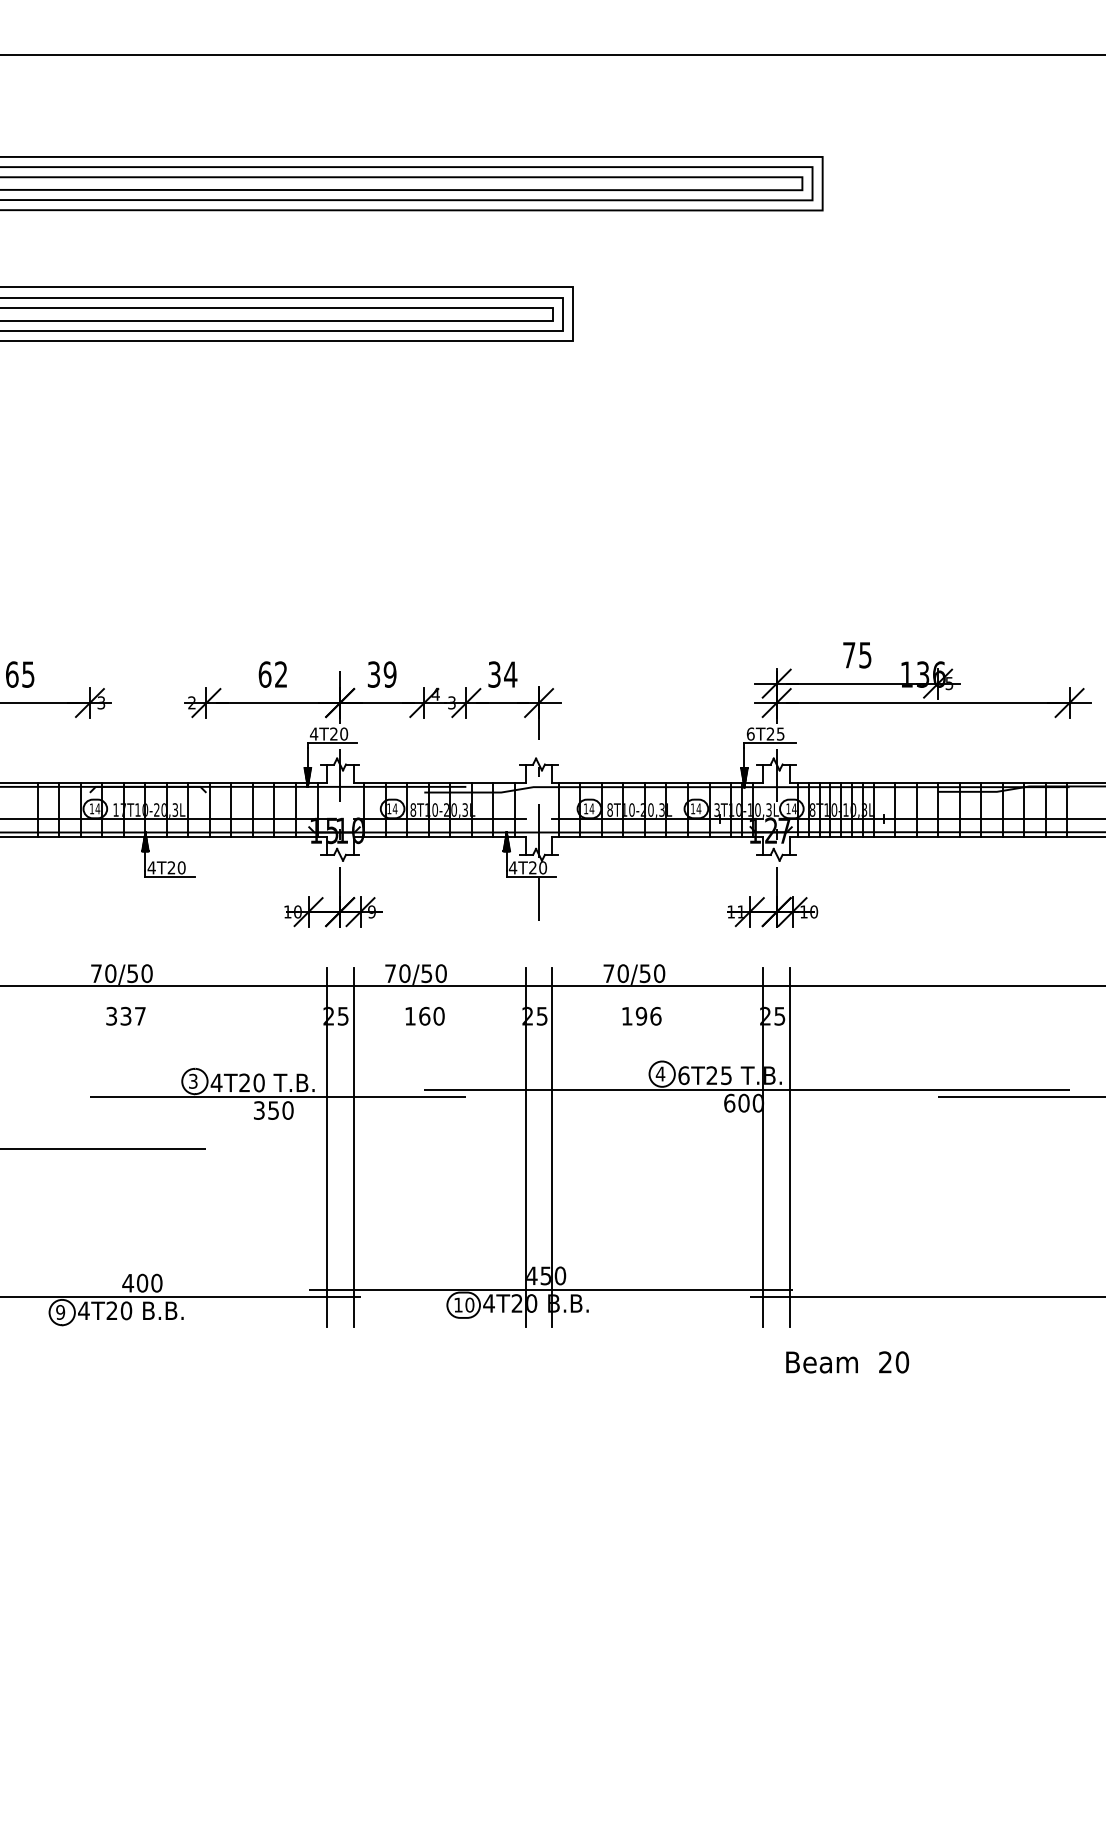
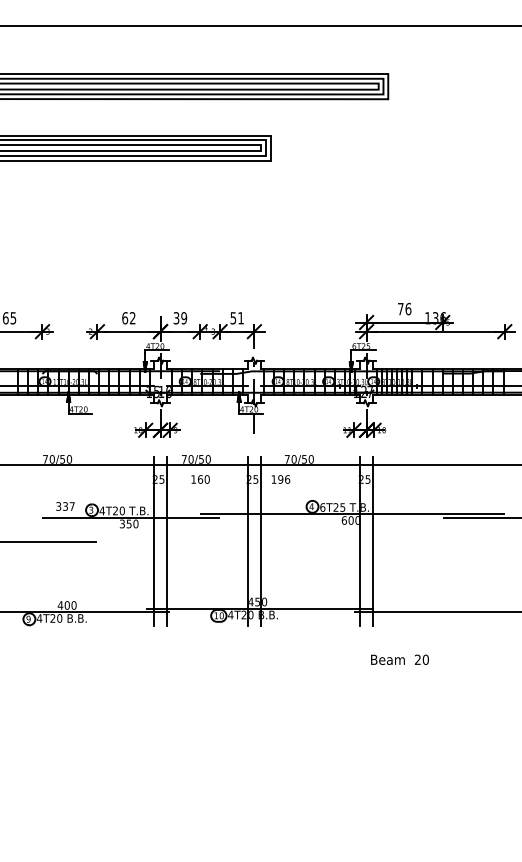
text: (865, 653) -> (408, 308), 75 -> 76
text: (503, 675) -> (237, 318), 34 -> 51
text: (126, 1016) -> (65, 506), moved
text: (643, 1016) -> (281, 479), moved
text: (846, 1361) -> (399, 659), moved

